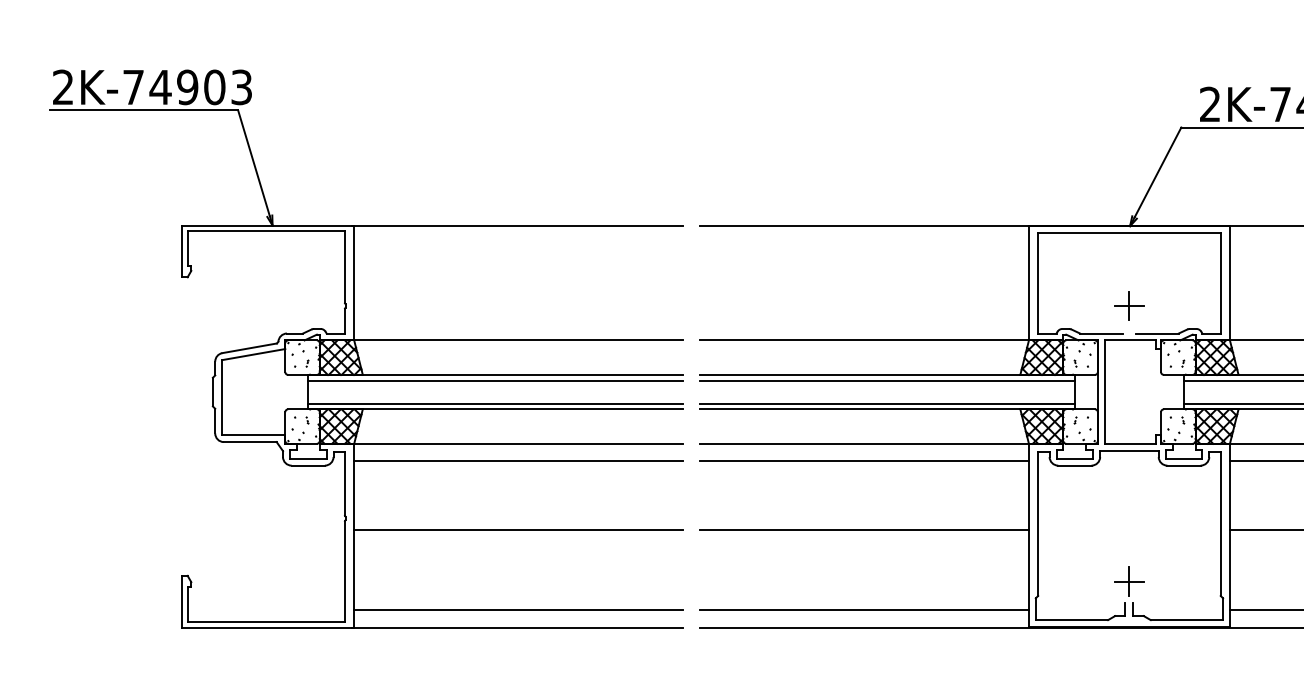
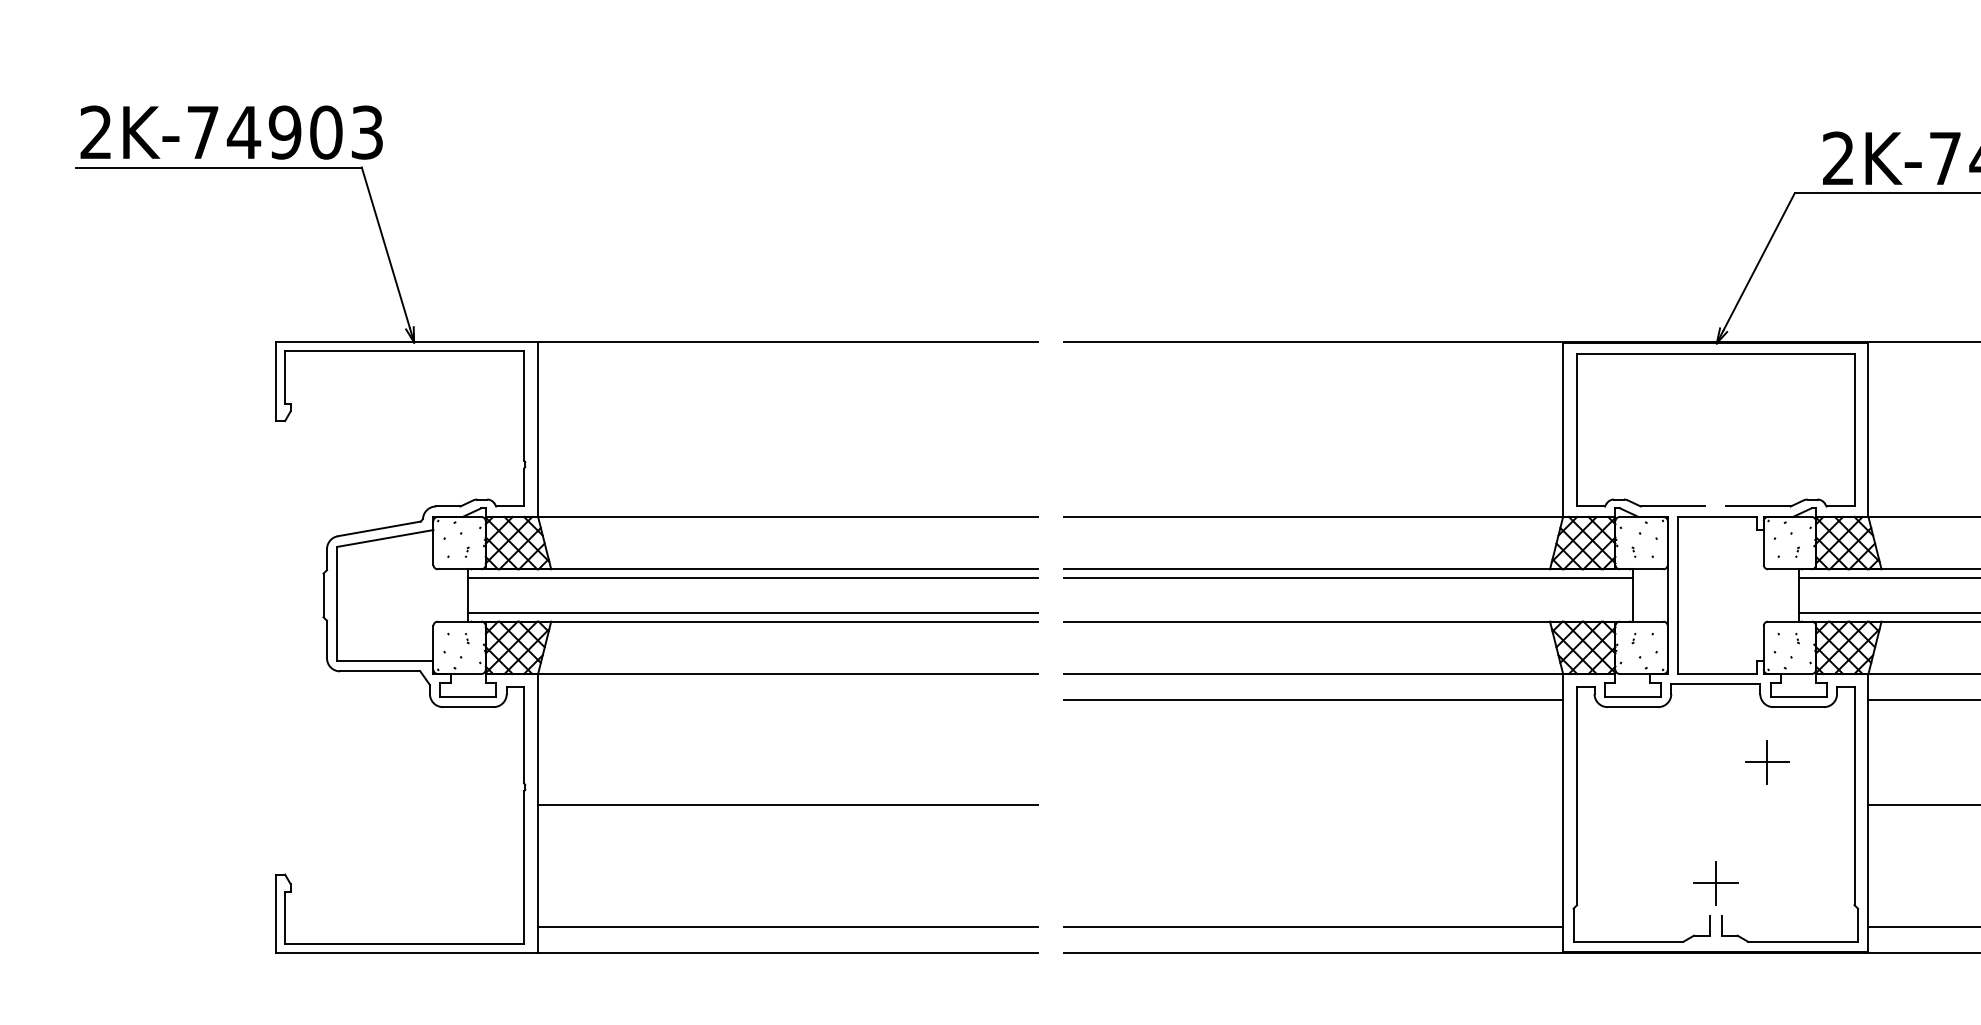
part: (1129, 305) -> (1767, 761), moved
line: (887, 403) -> (1348, 612), removed
line: (518, 461) -> (787, 700), removed
line: (864, 529) -> (1313, 804), removed

